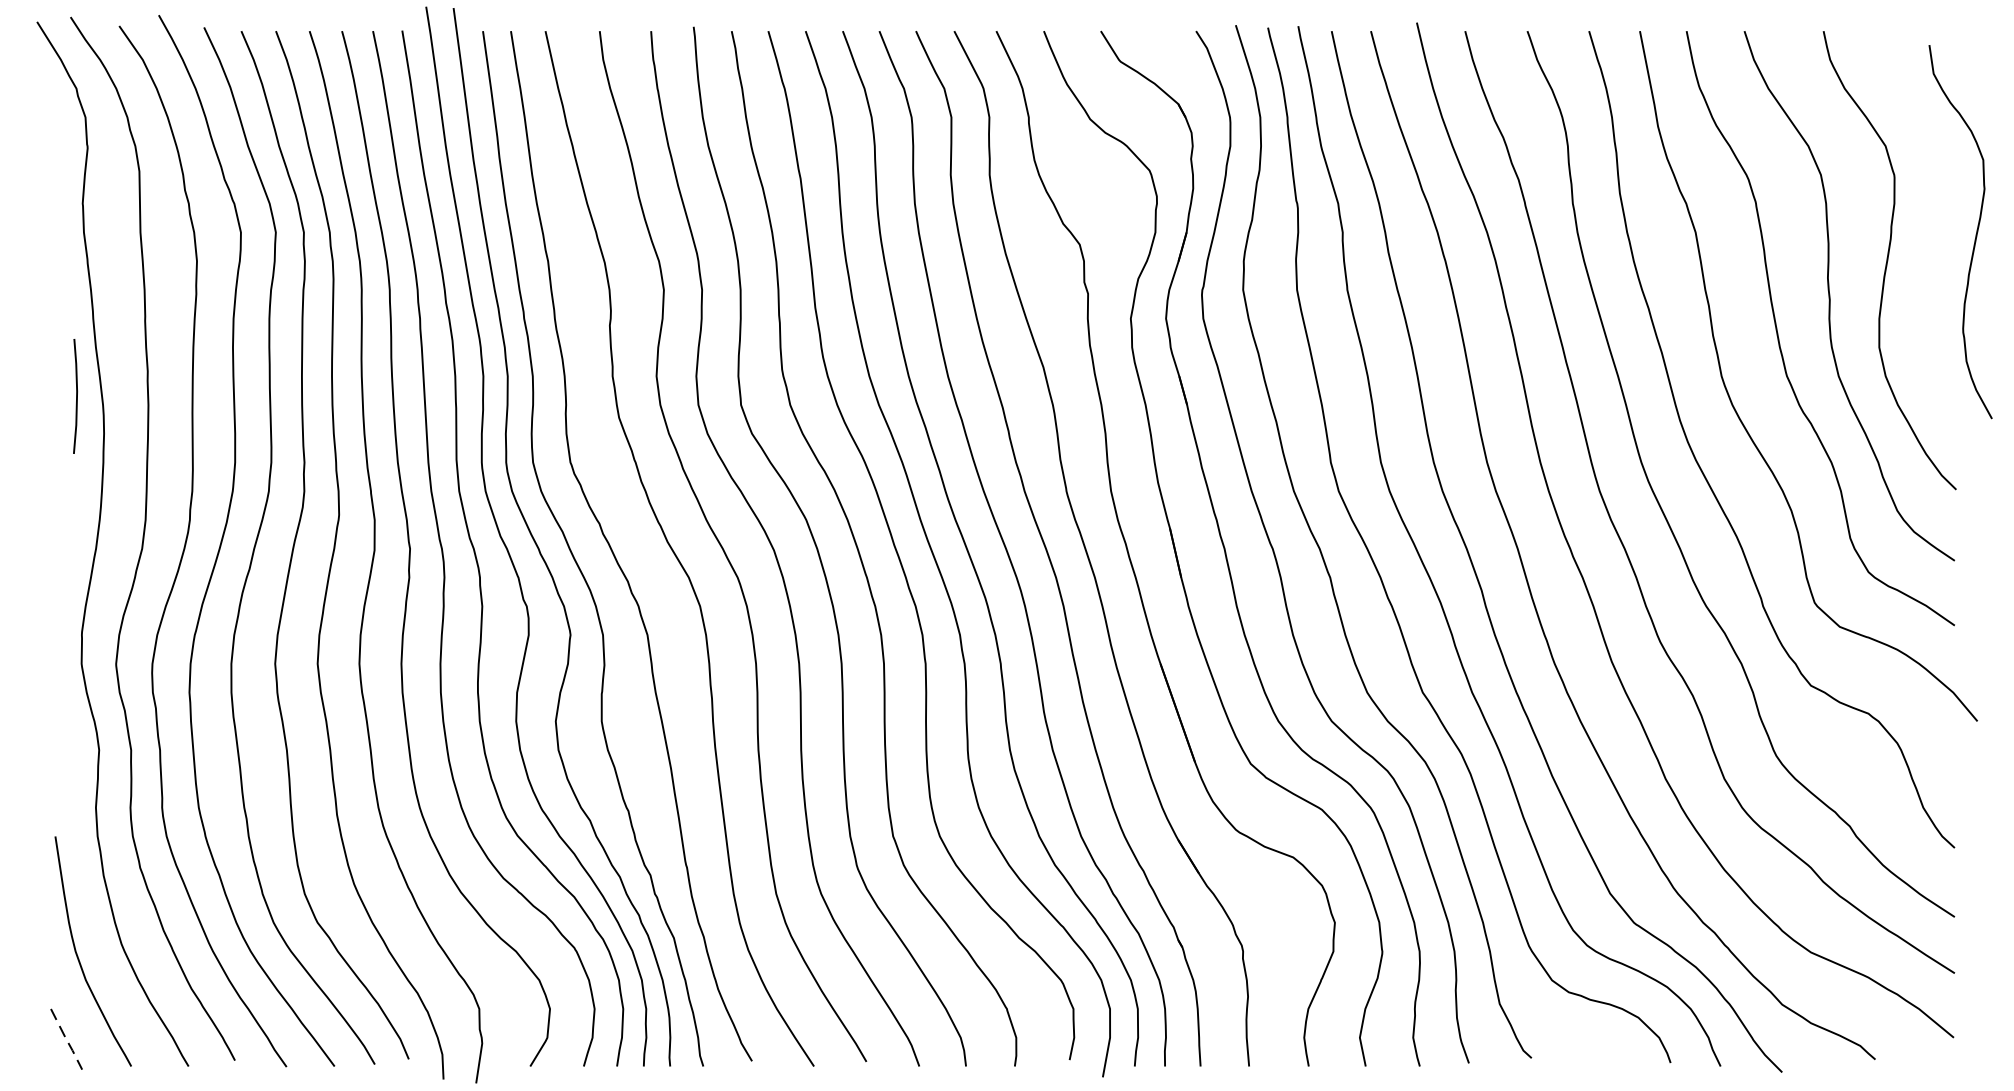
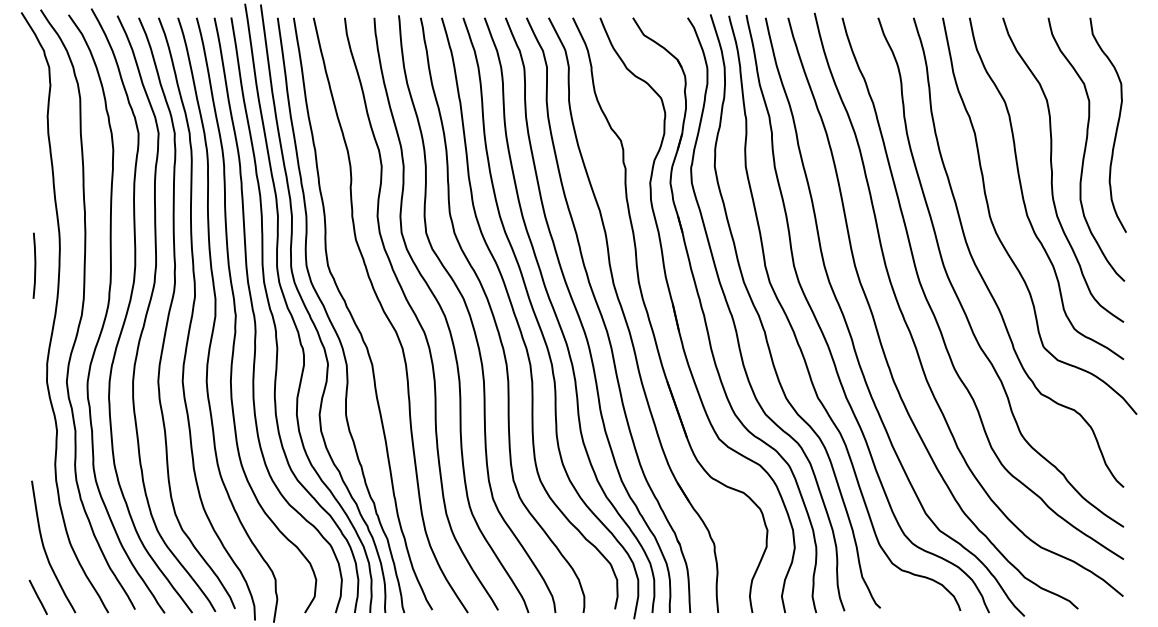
curve: (1974, 232) -> (1116, 125), moved
line: (75, 395) -> (34, 265), moved
line: (66, 1041) -> (38, 598), dashed -> solid

